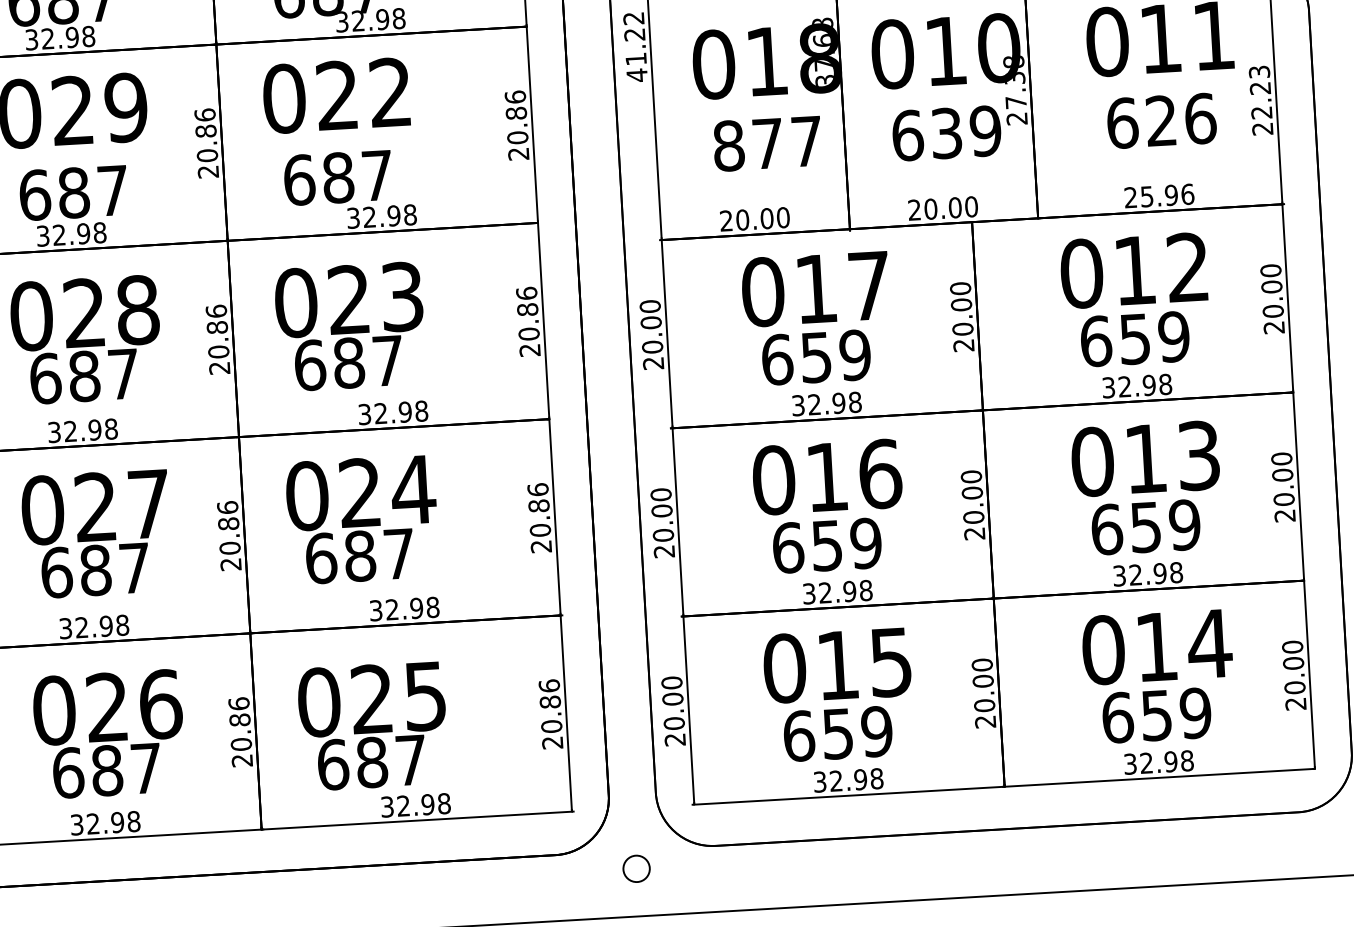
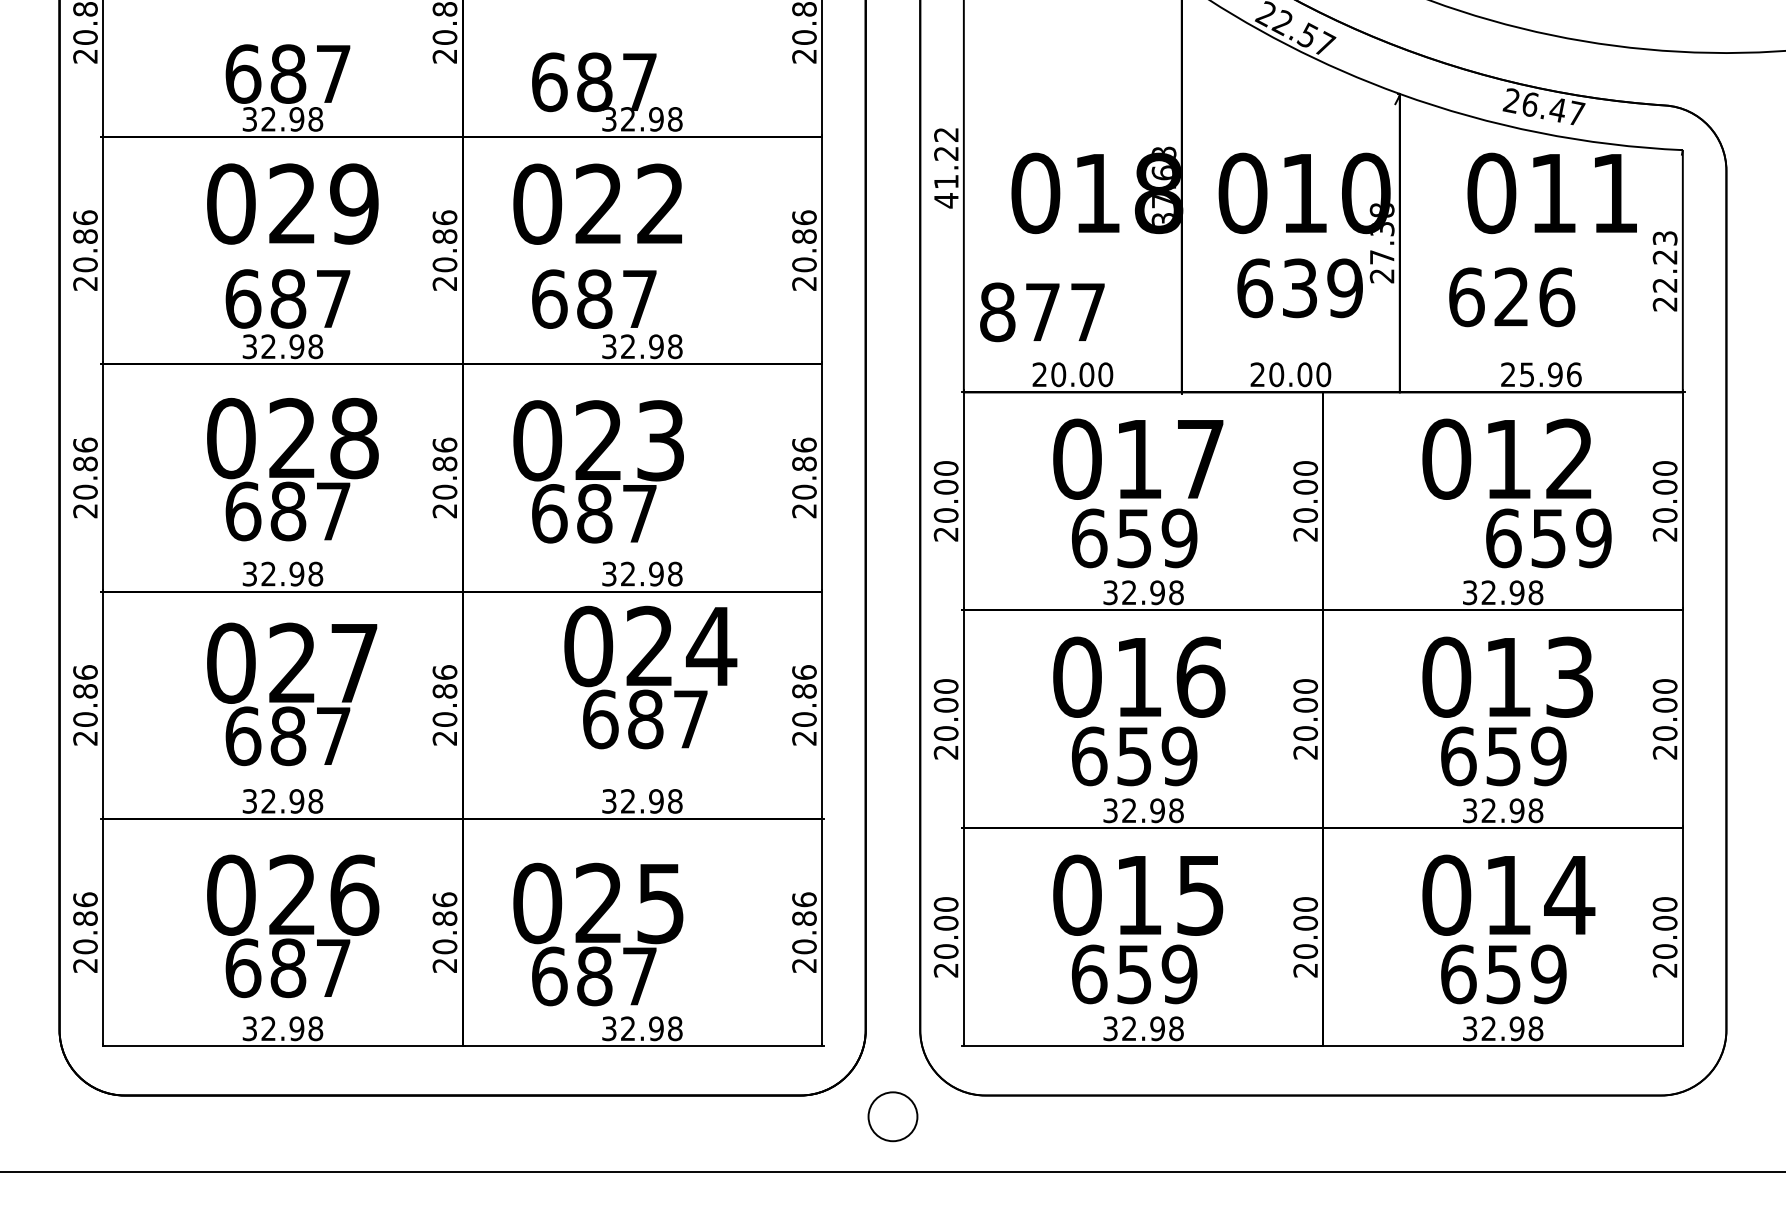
text: (1162, 121) -> (1512, 297), moved
text: (767, 143) -> (1042, 312), moved
text: (1134, 339) -> (1548, 538), moved
text: (362, 519) -> (650, 677), moved
circle: (636, 868) -> (892, 1116), size x1.6

